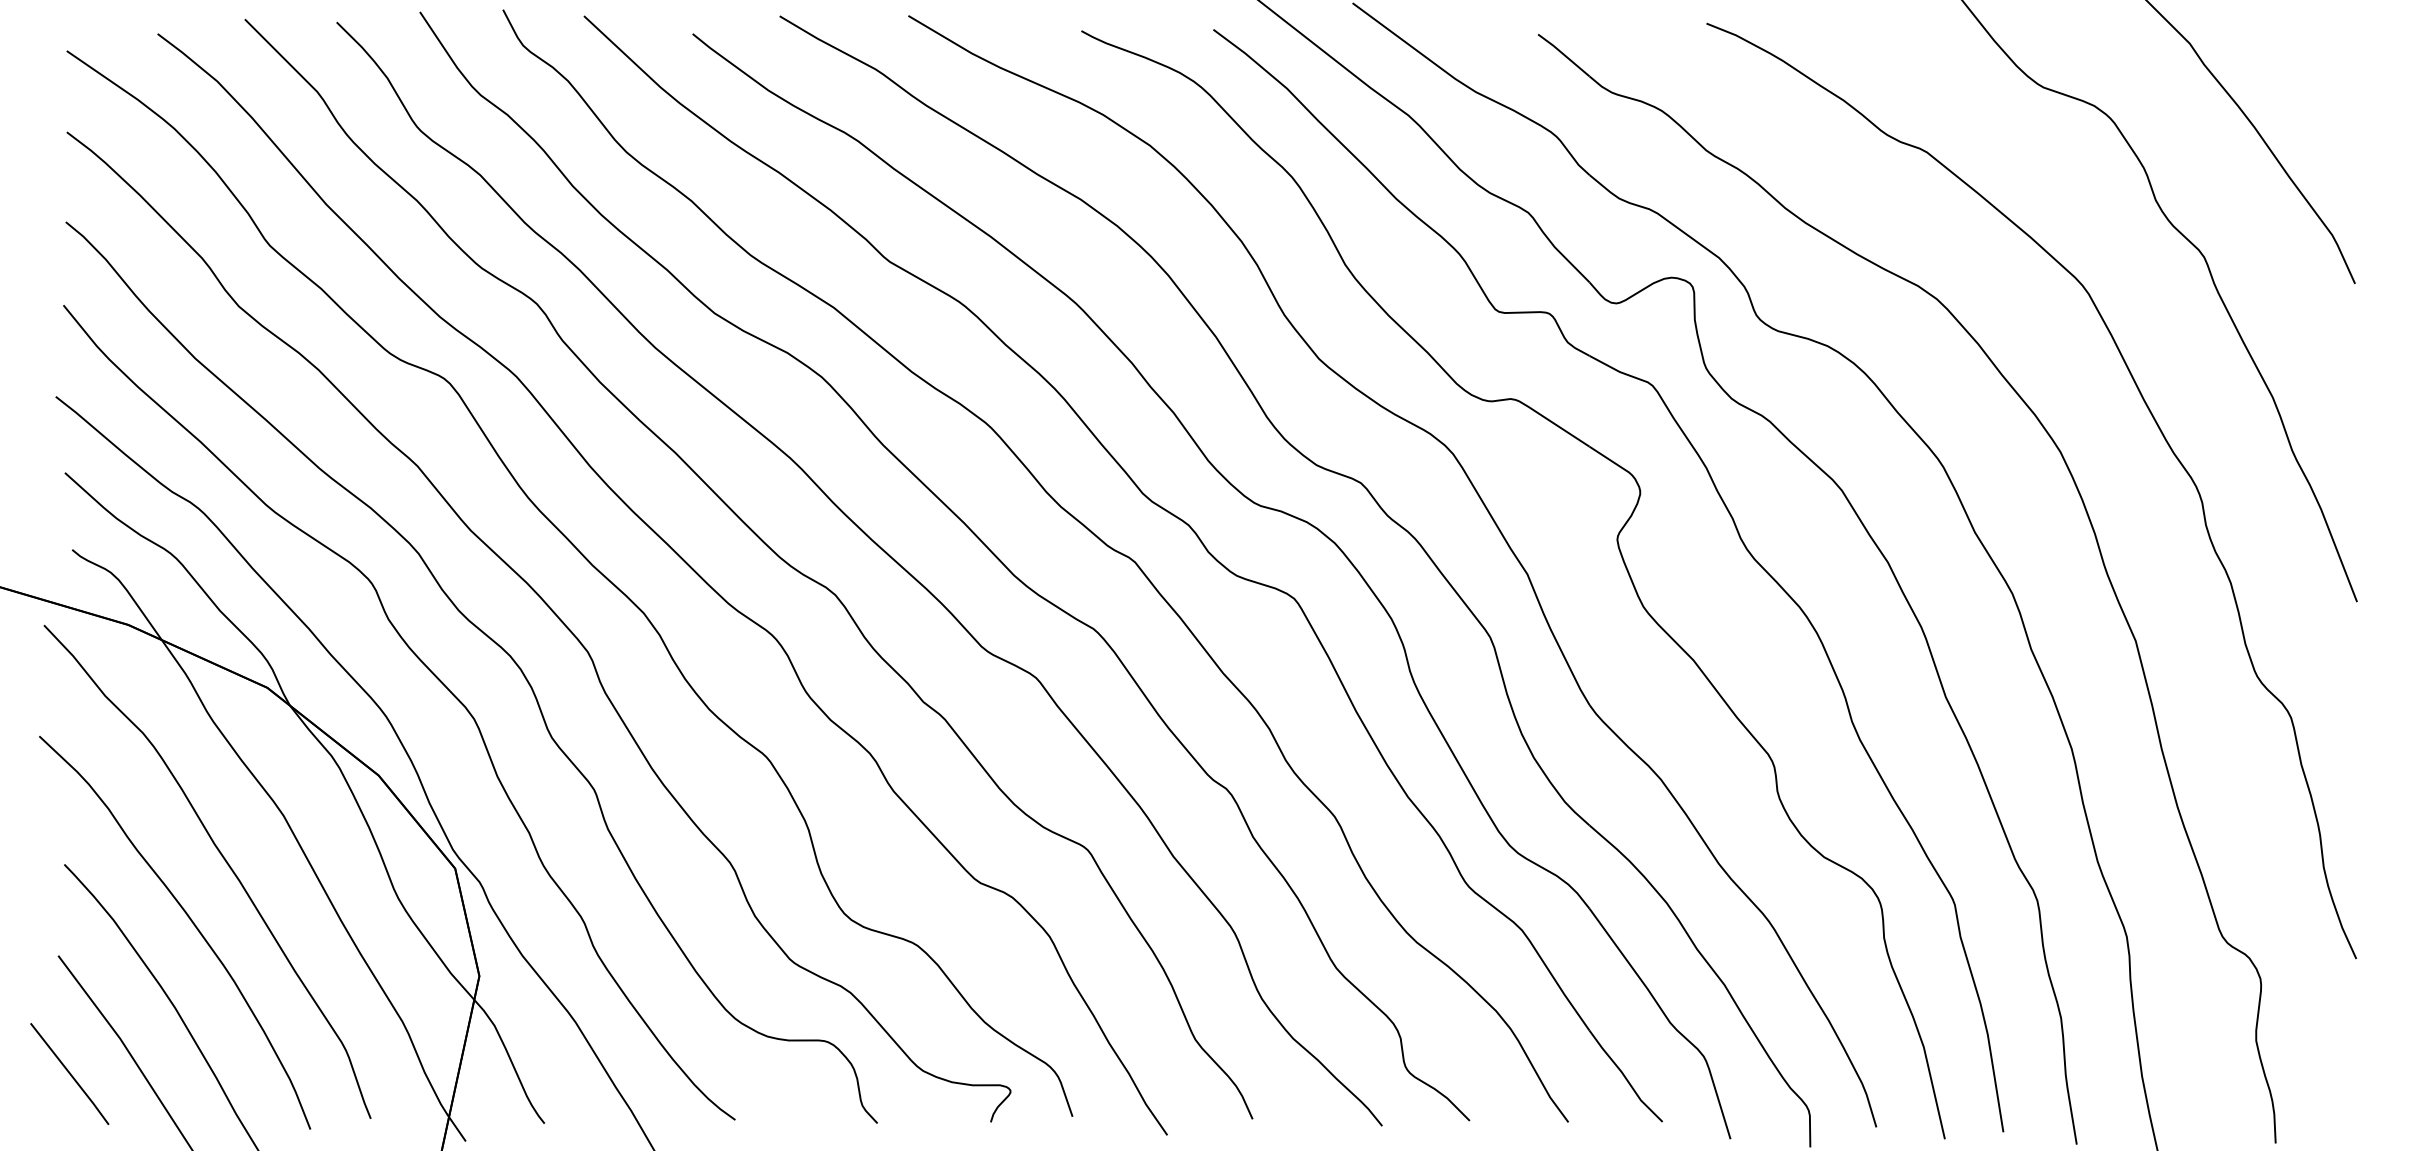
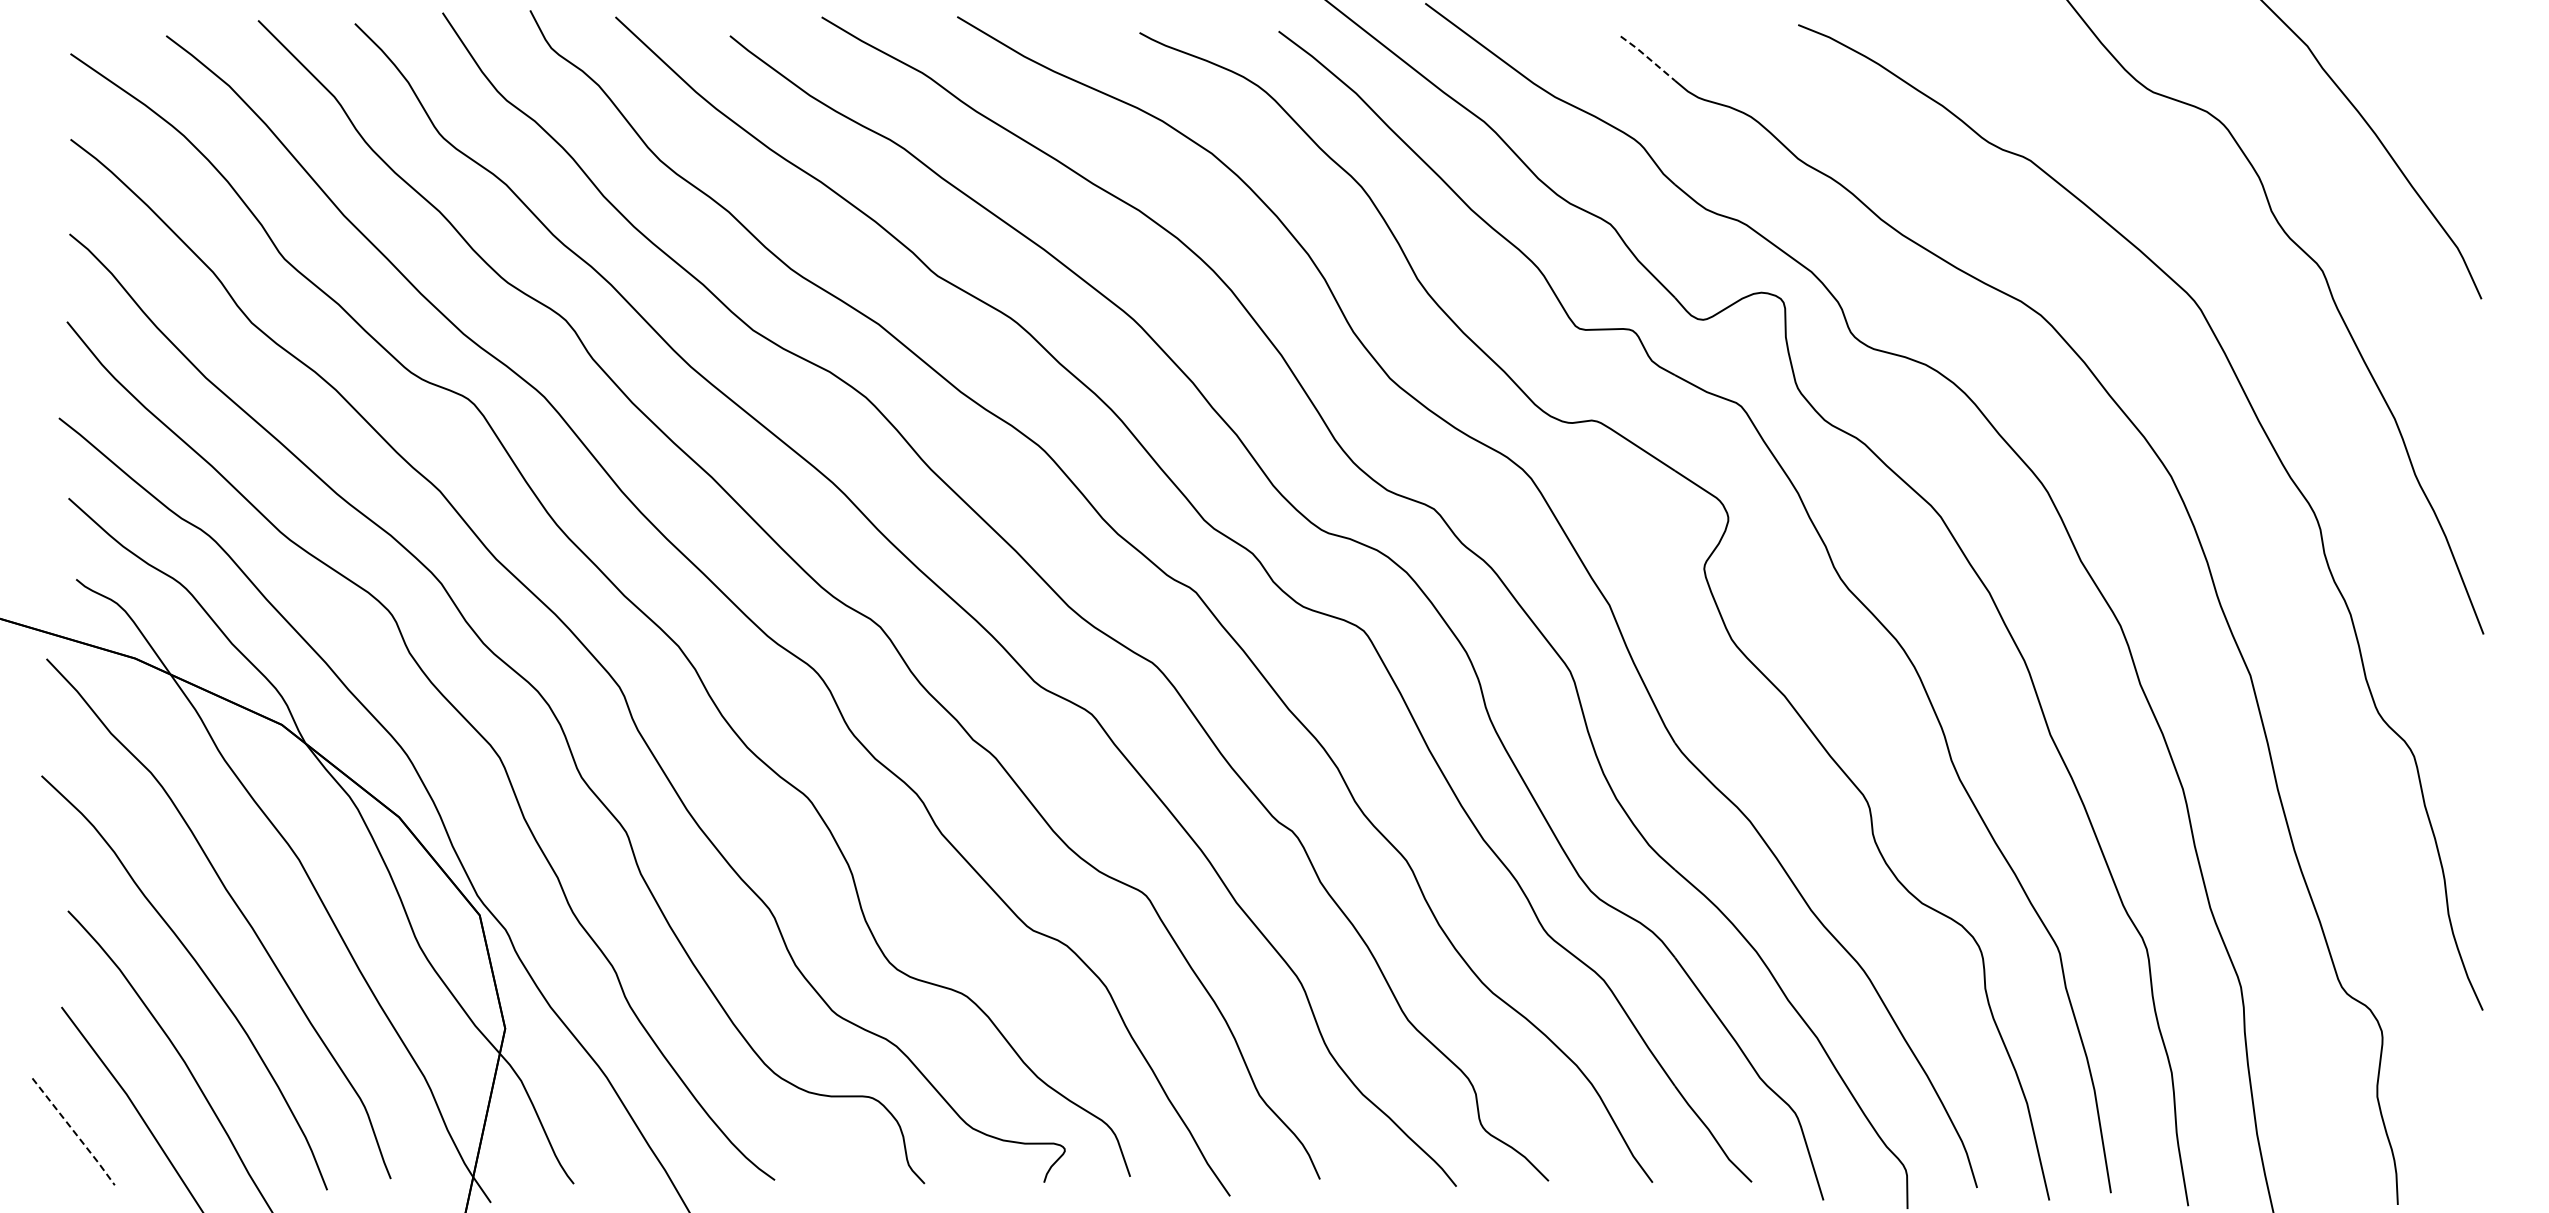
line: (1563, 54) -> (1647, 57), solid -> dashed
line: (70, 1074) -> (74, 1132), solid -> dashed

